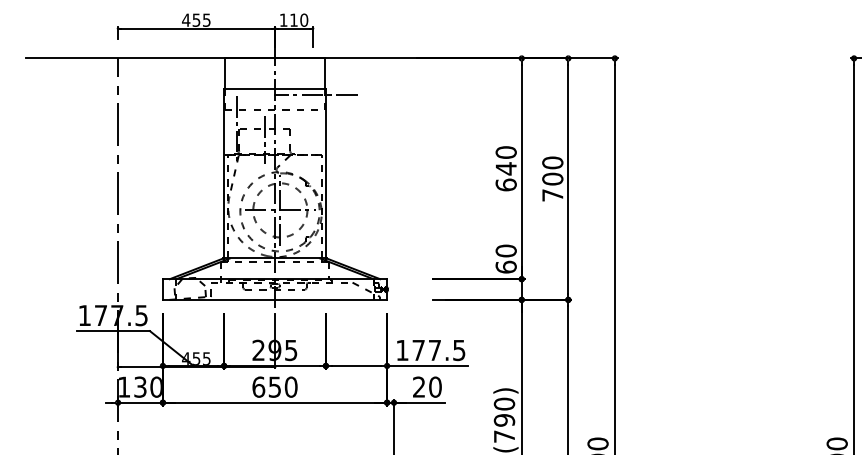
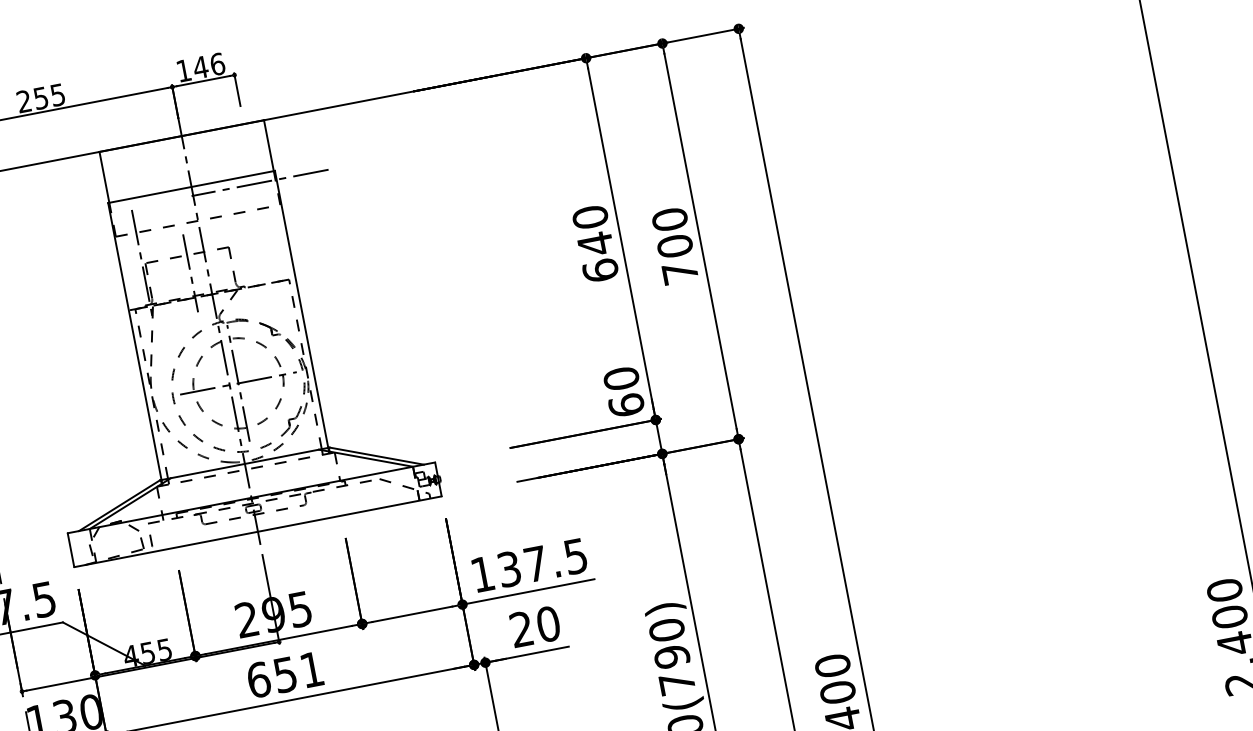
text: (186, 19) -> (24, 100), 455 -> 255
text: (298, 19) -> (207, 64), 110 -> 146
text: (418, 350) -> (509, 569), 177.5 -> 137.5
text: (290, 386) -> (310, 668), 650 -> 651

